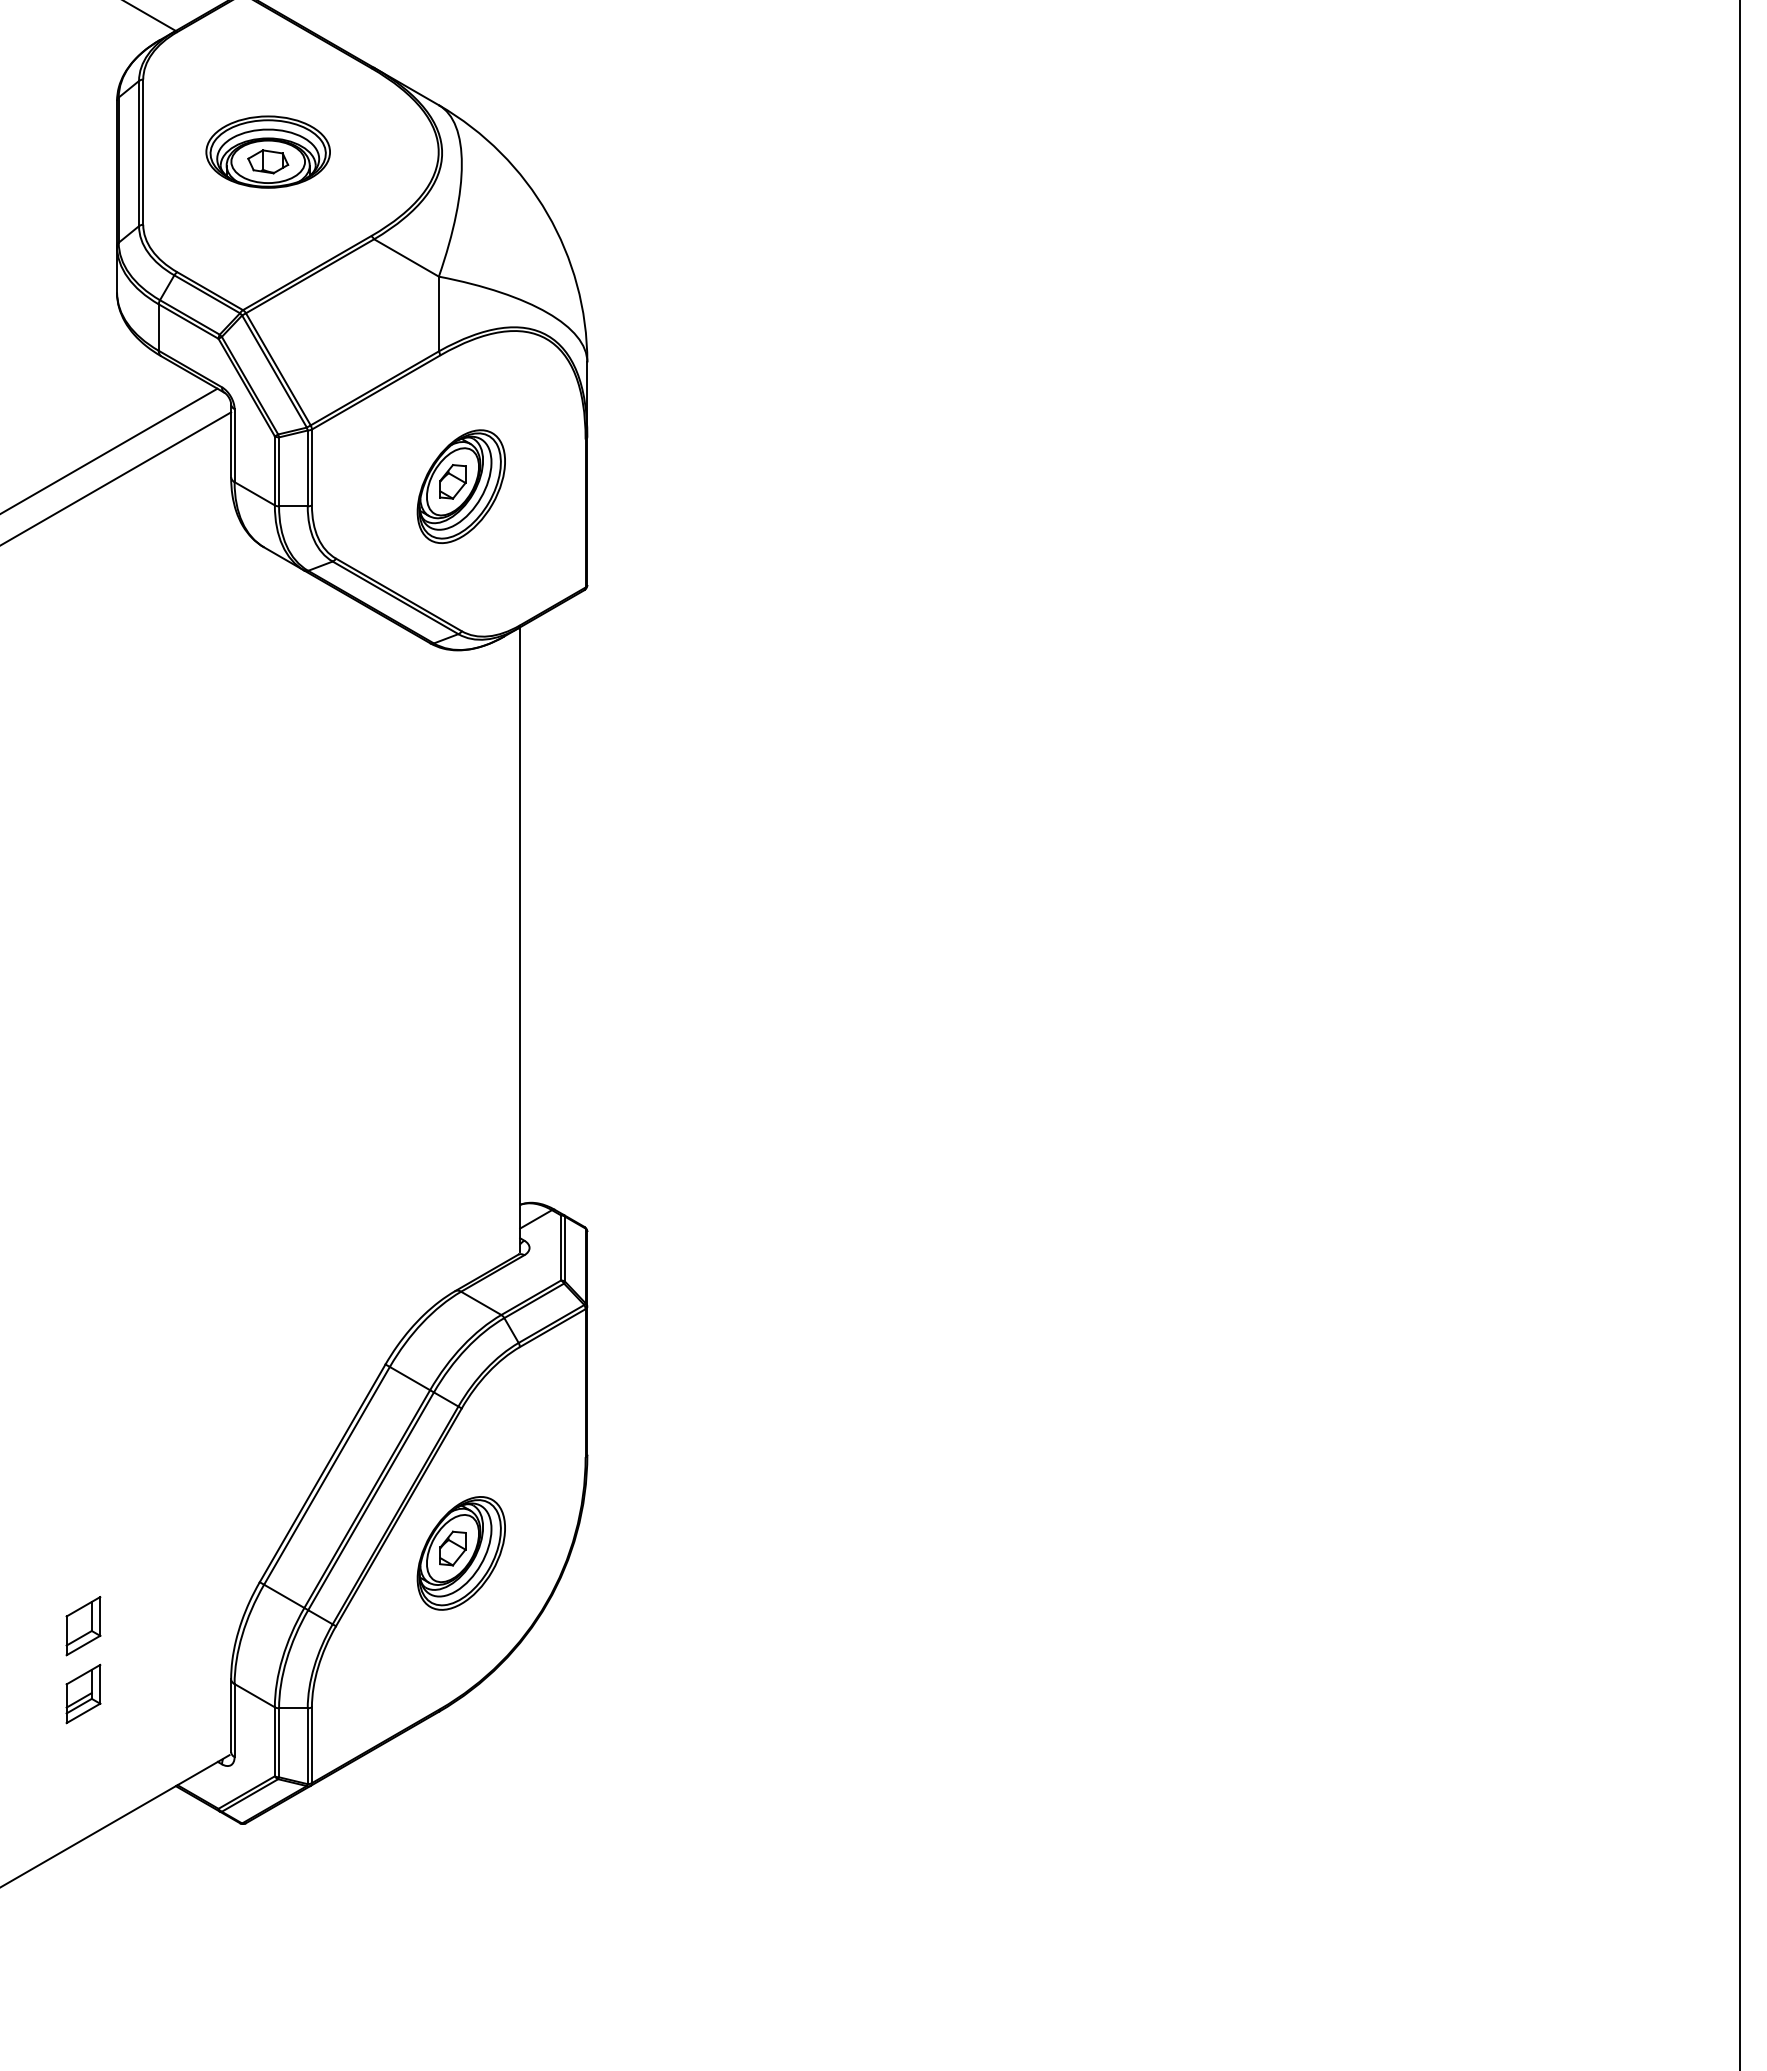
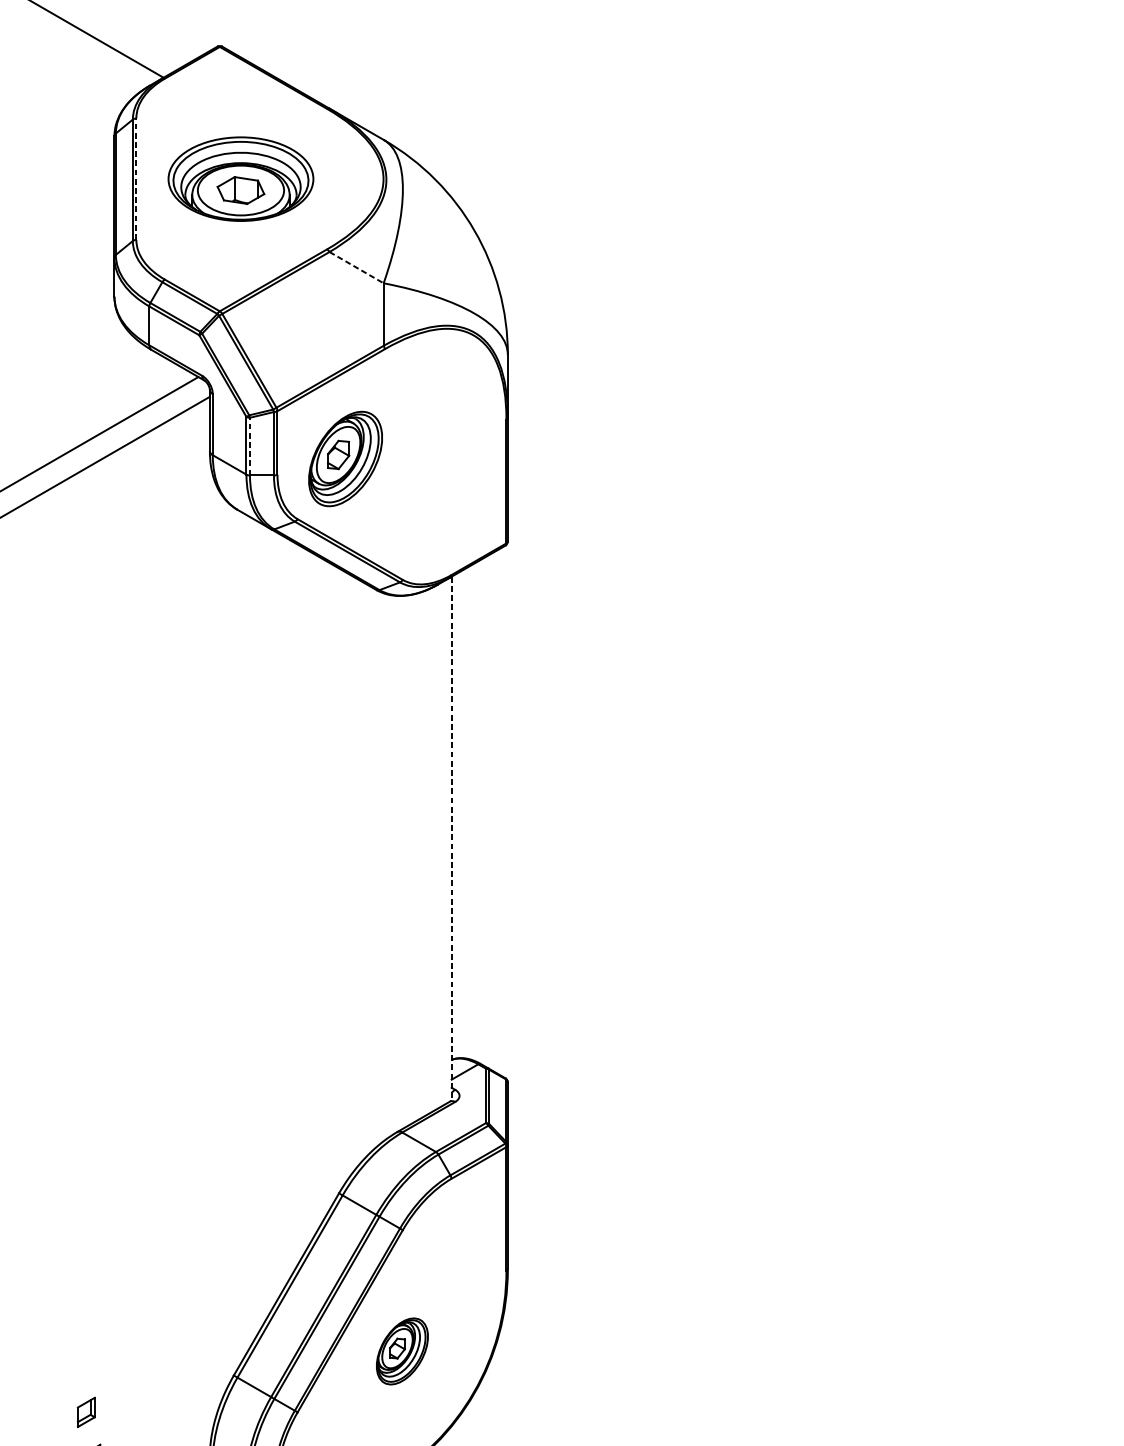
part: (267, 151) -> (240, 178), size x1.4
line: (143, 152) -> (136, 179), solid -> dashed
line: (406, 258) -> (356, 268), solid -> dashed
line: (279, 471) -> (250, 446), solid -> dashed
part: (460, 486) -> (344, 458), moved
line: (520, 940) -> (451, 838), solid -> dashed
part: (460, 1553) -> (401, 1351), size x0.7
part: (83, 1626) -> (86, 1412), size x0.6

